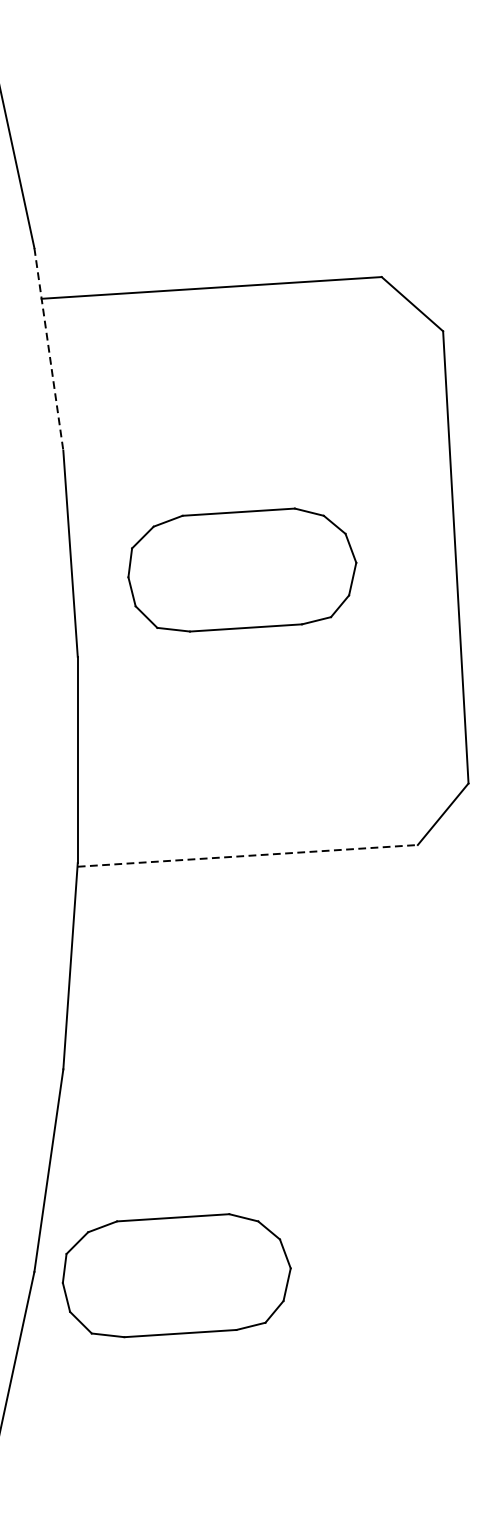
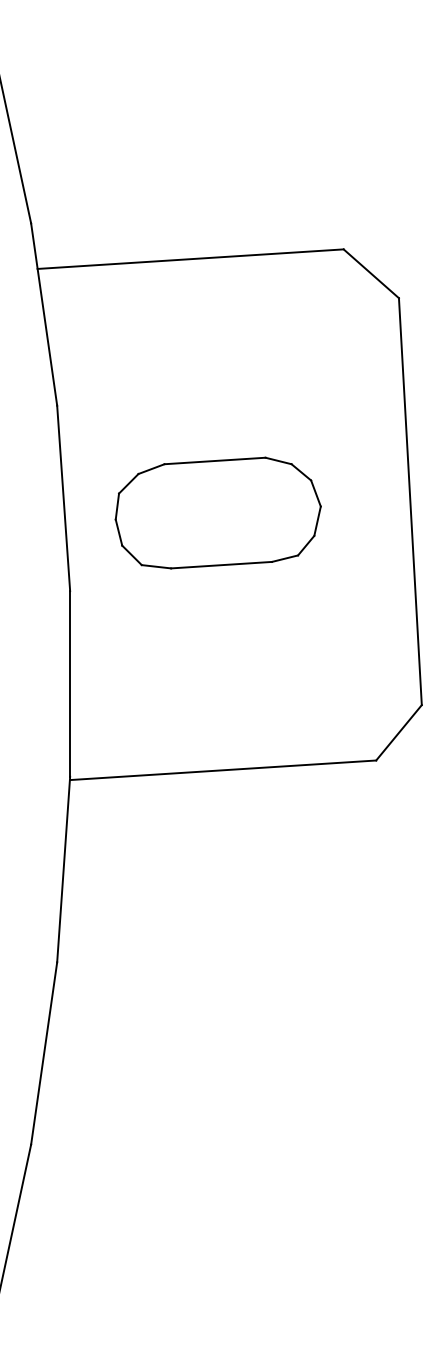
line: (49, 350) -> (44, 315), dashed -> solid
line: (248, 856) -> (223, 770), dashed -> solid
part: (175, 1275) -> (158, 1147), removed

